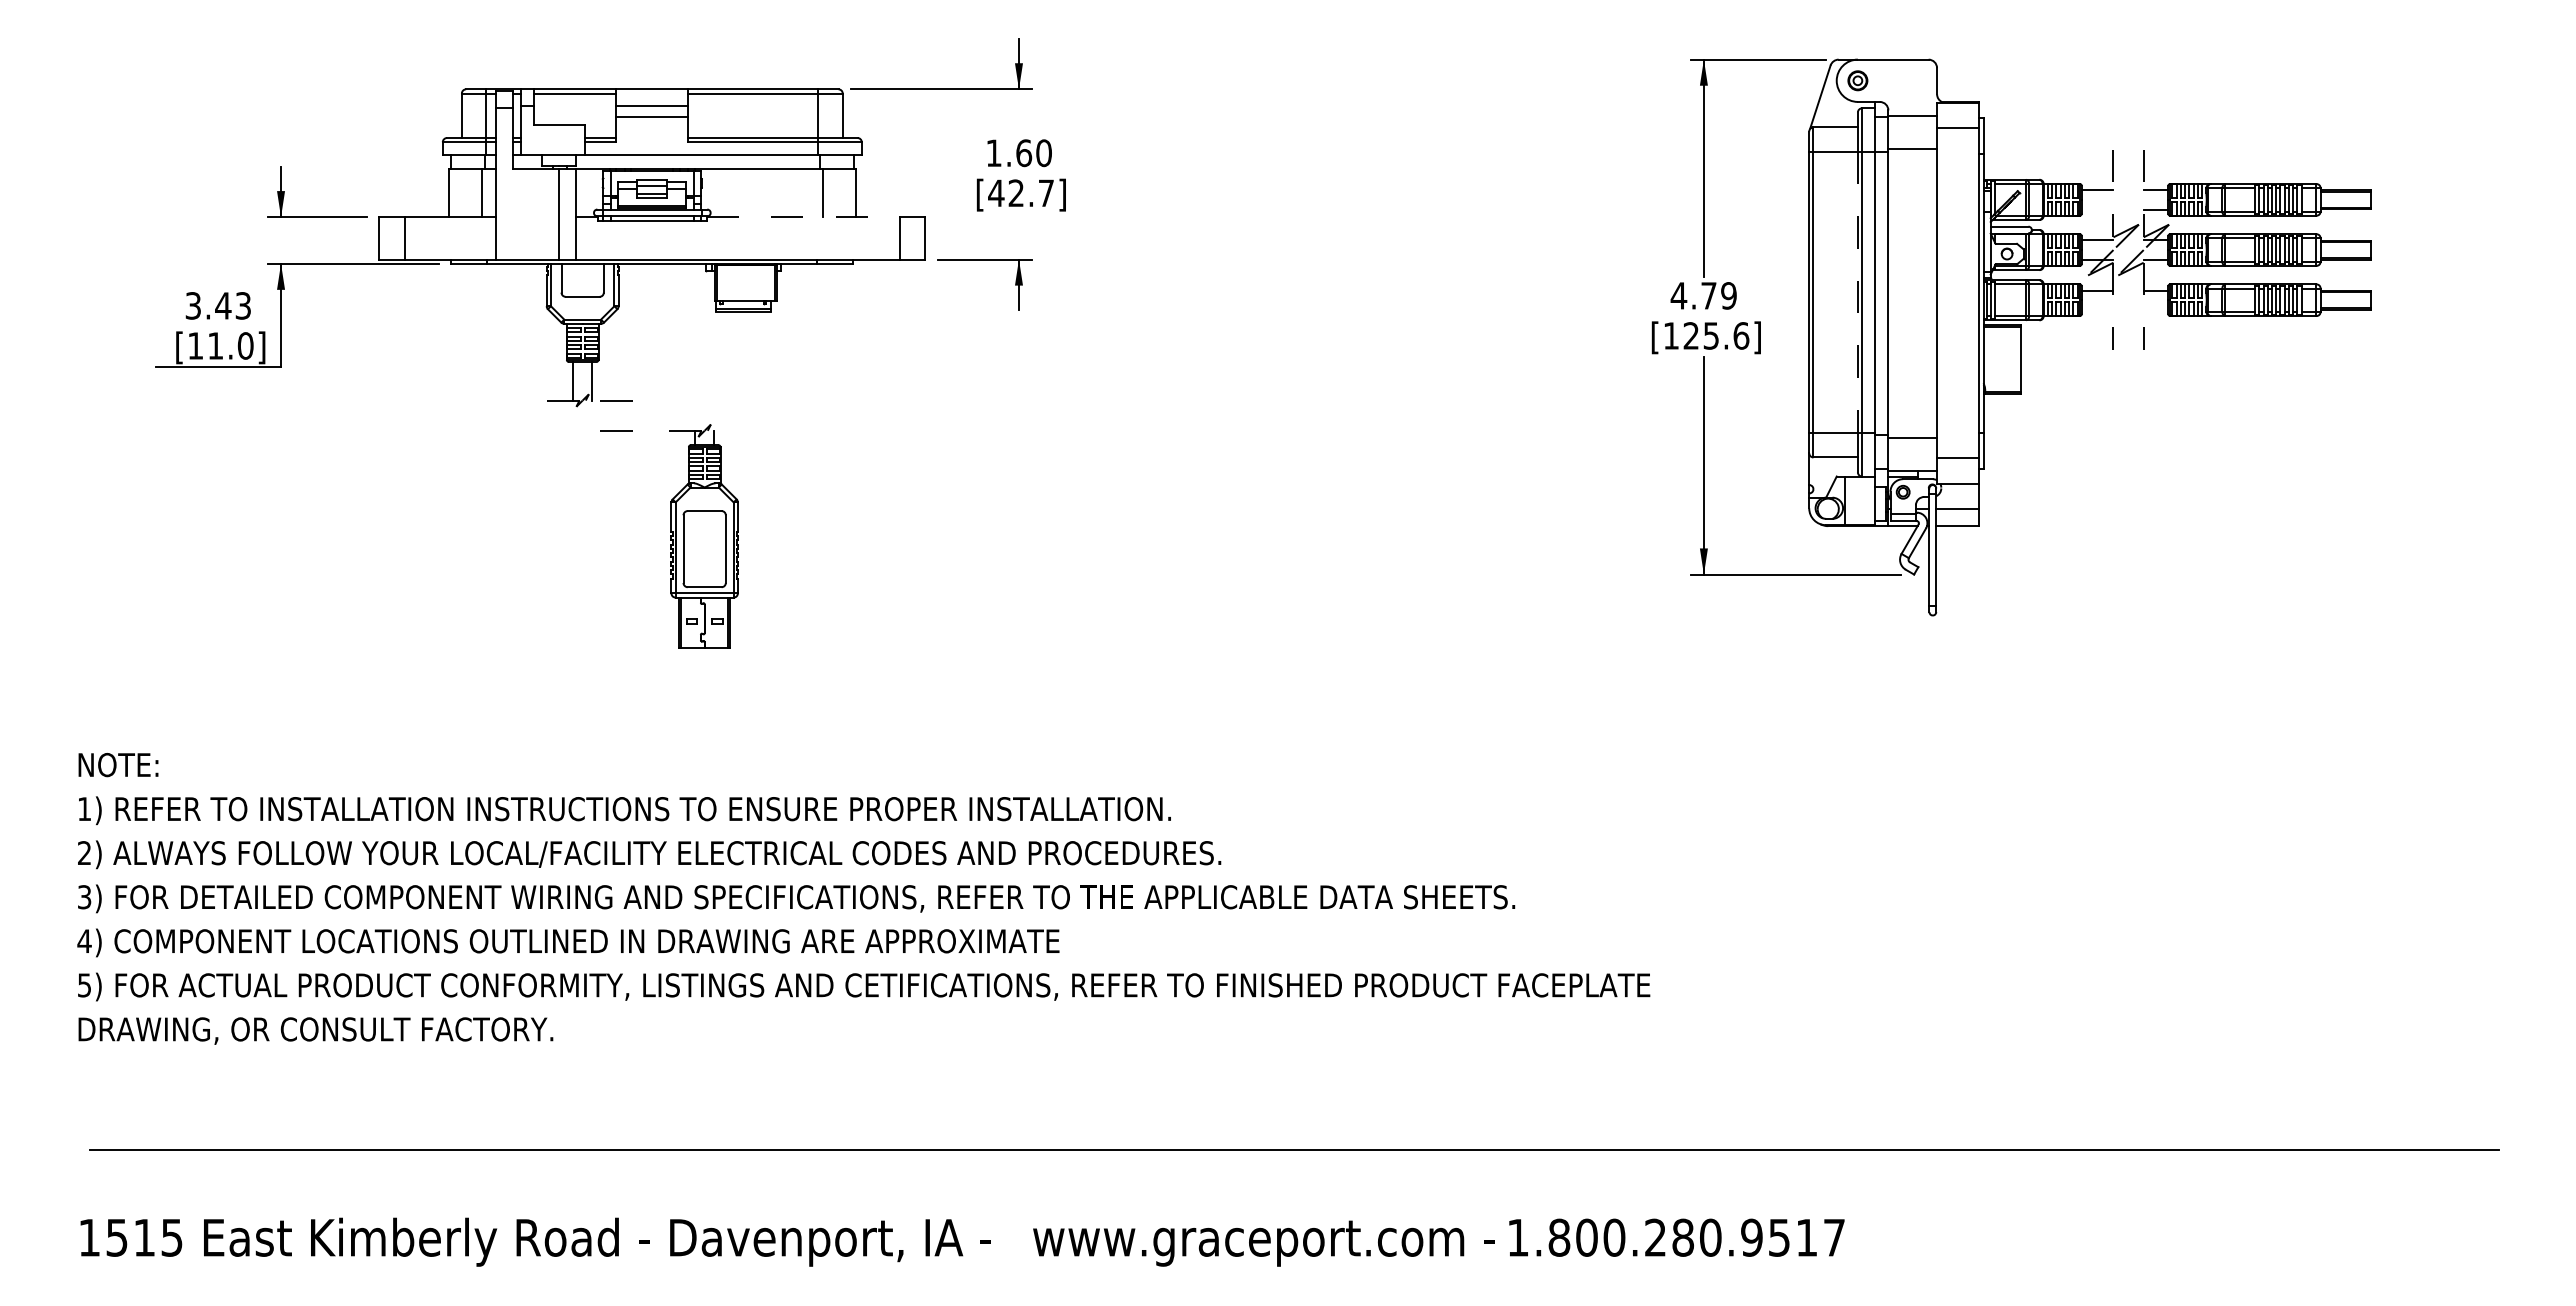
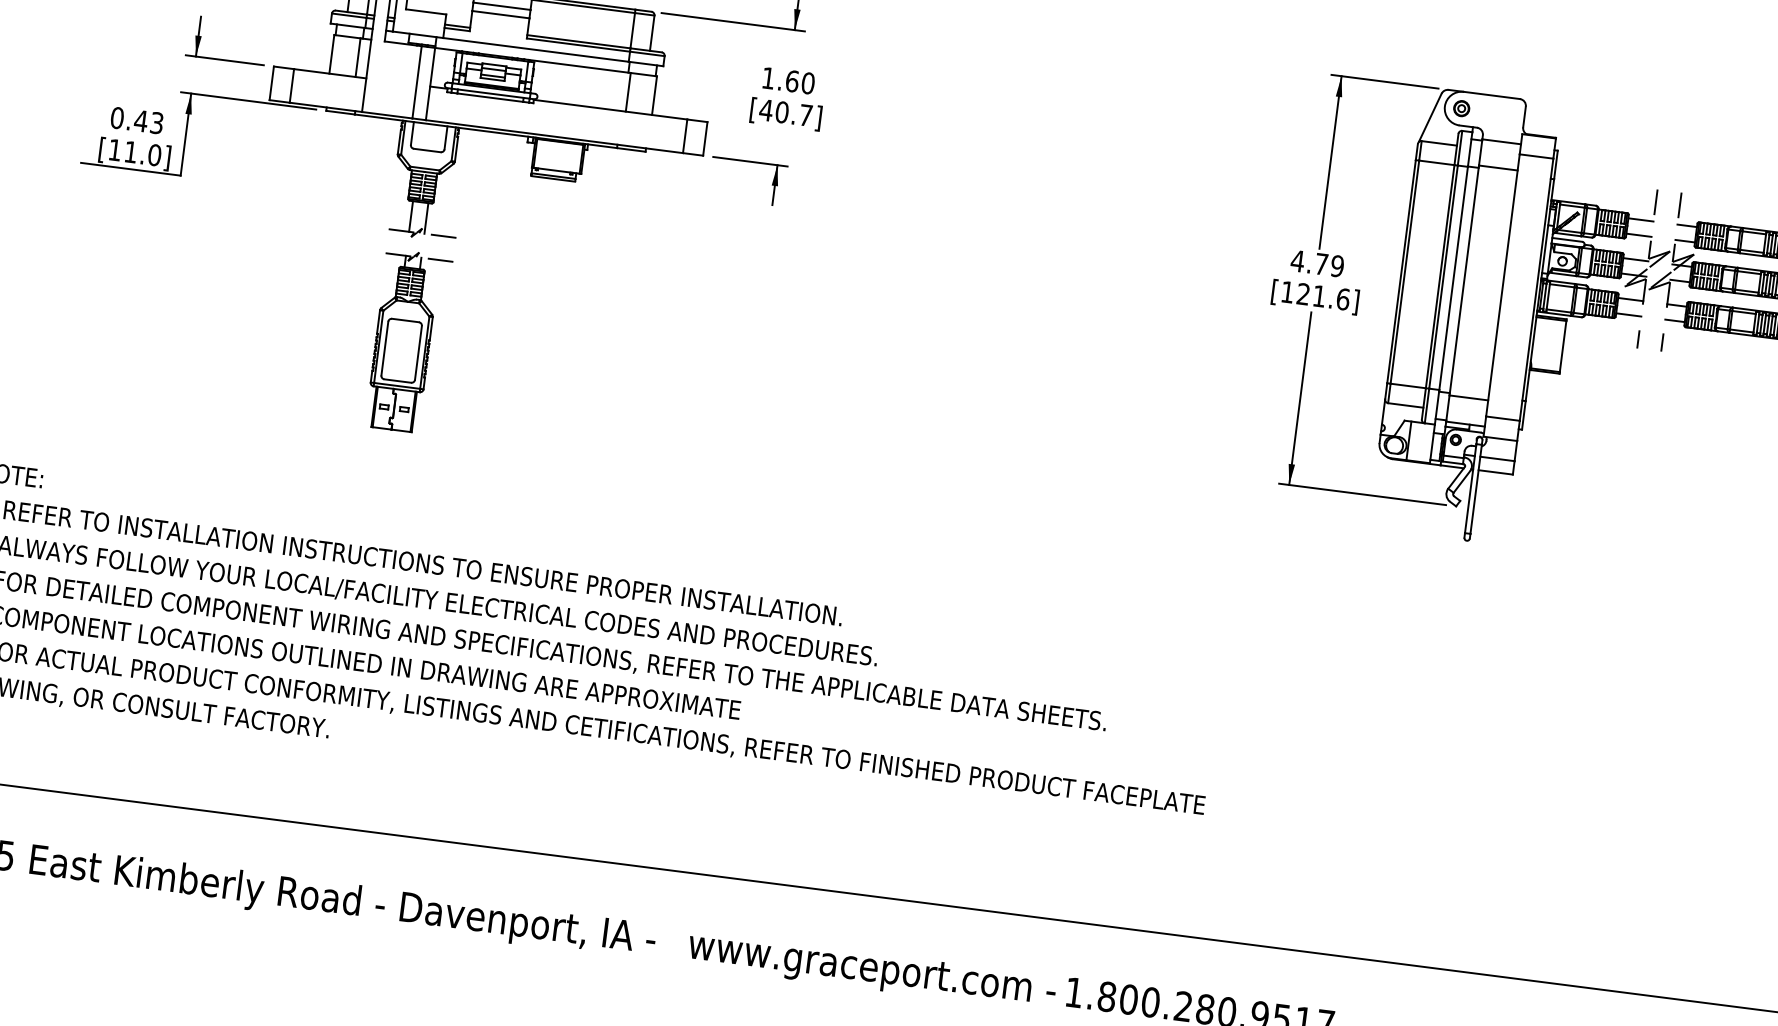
text: (1016, 193) -> (782, 112), [42.7] -> [40.7]
line: (2097, 209) -> (1638, 235), added
line: (803, 217) -> (610, 109), dashed -> solid
line: (1857, 292) -> (1439, 276), dashed -> solid
text: (193, 305) -> (117, 117), 3.43 -> 0.43
line: (2097, 309) -> (1628, 314), added
line: (2155, 309) -> (1674, 320), added
text: (1710, 335) -> (1318, 295), [125.6] -> [121.6]
part: (703, 536) -> (402, 340), moved

